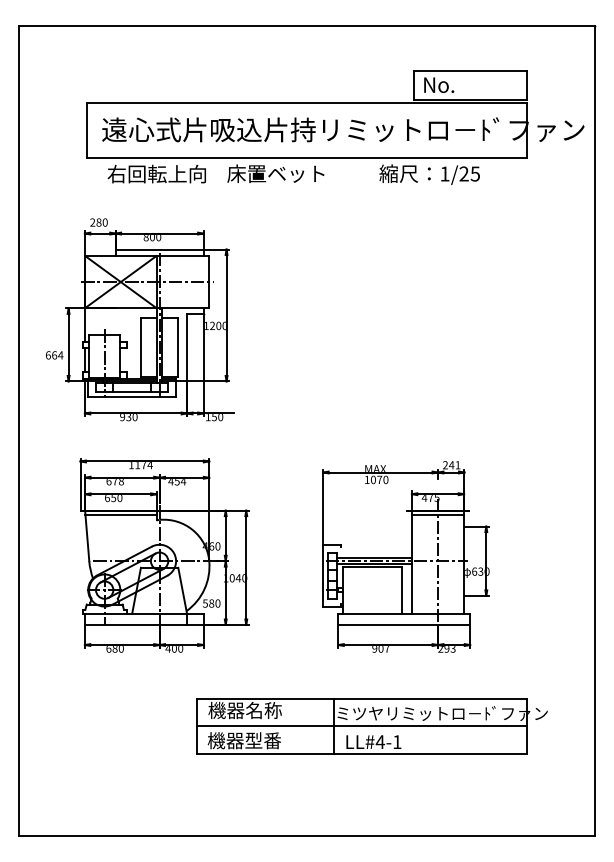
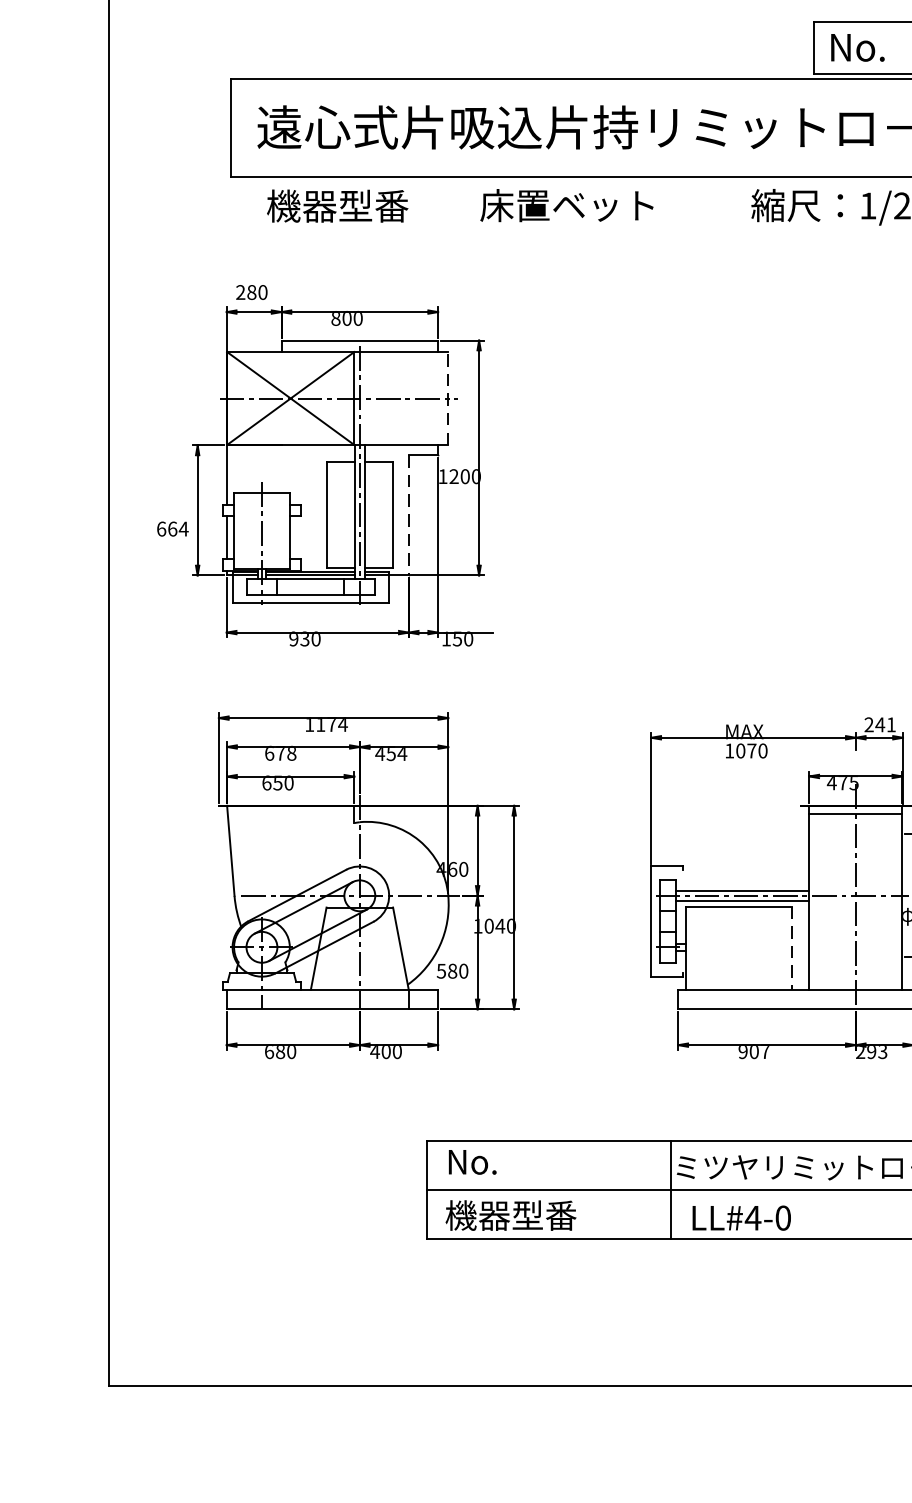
text: (156, 173) -> (354, 205), 右回転上向 -> 機器型番
line: (209, 281) -> (448, 397), solid -> dashed
line: (187, 347) -> (409, 515), solid -> dashed
line: (120, 515) -> (290, 814), removed
line: (402, 591) -> (792, 949), solid -> dashed
text: (244, 710) -> (511, 1161), 機器名称 -> No.
text: (397, 742) -> (783, 1218), LL#4-1 -> LL#4-0

